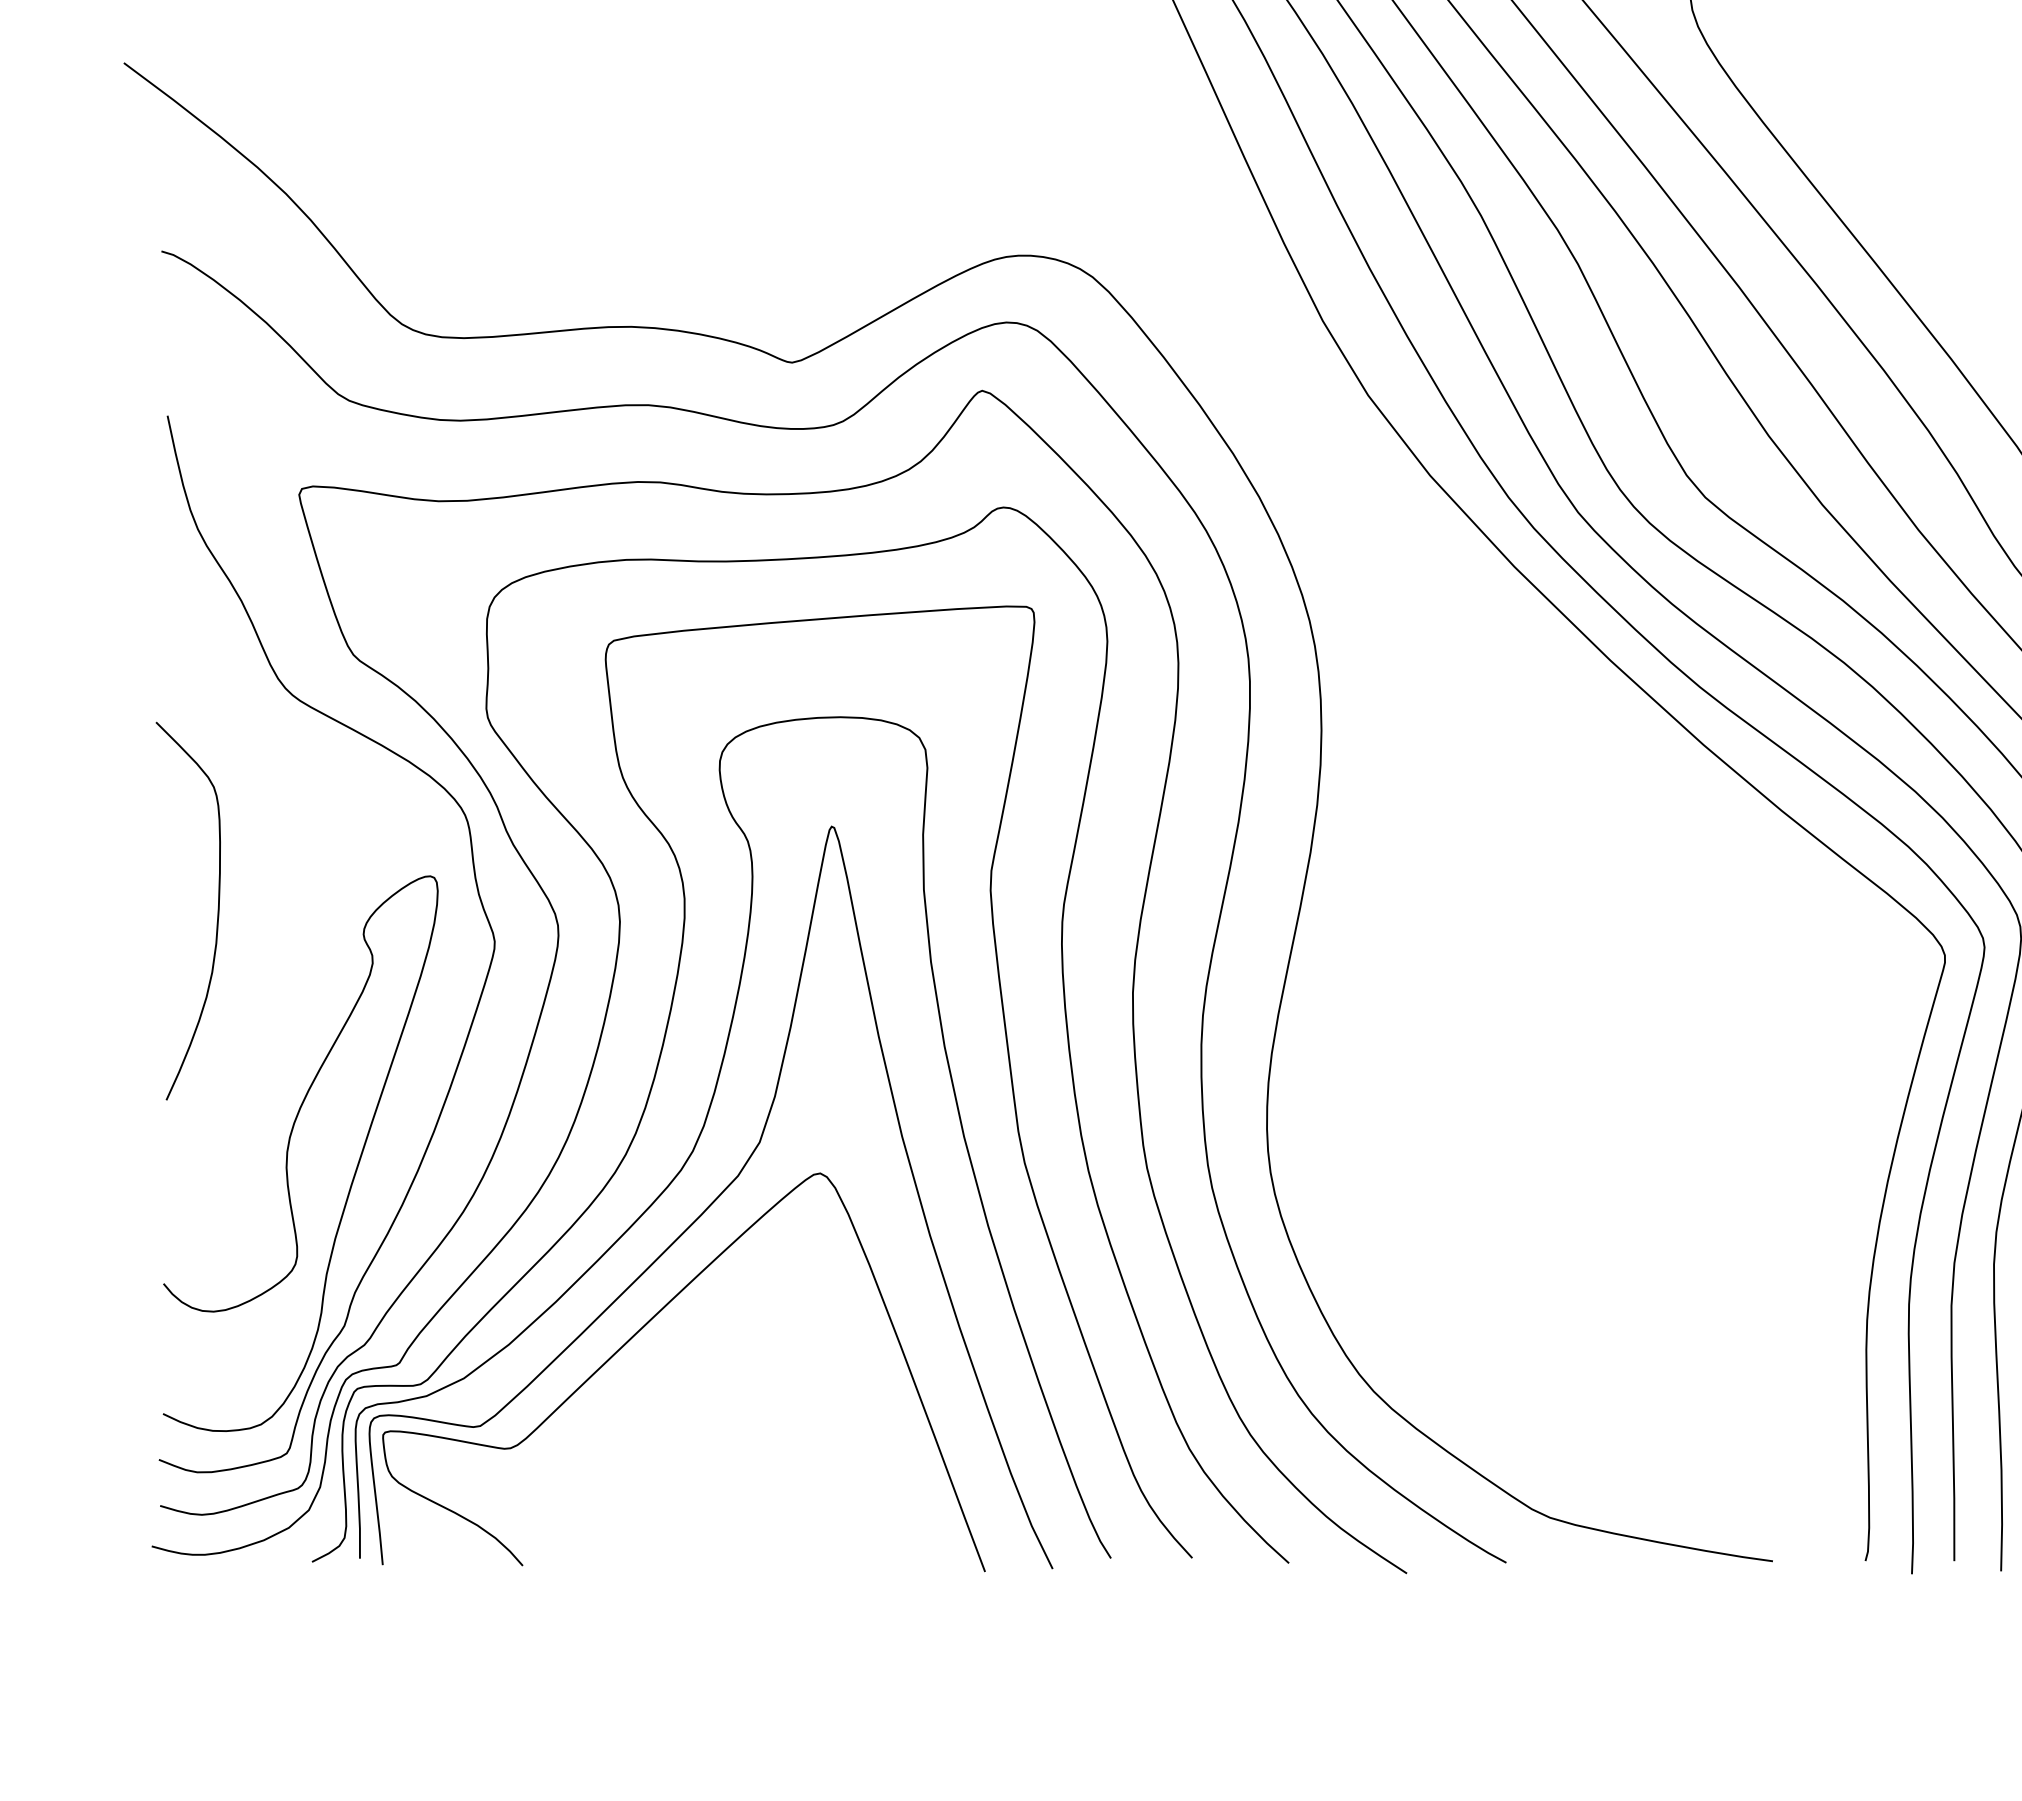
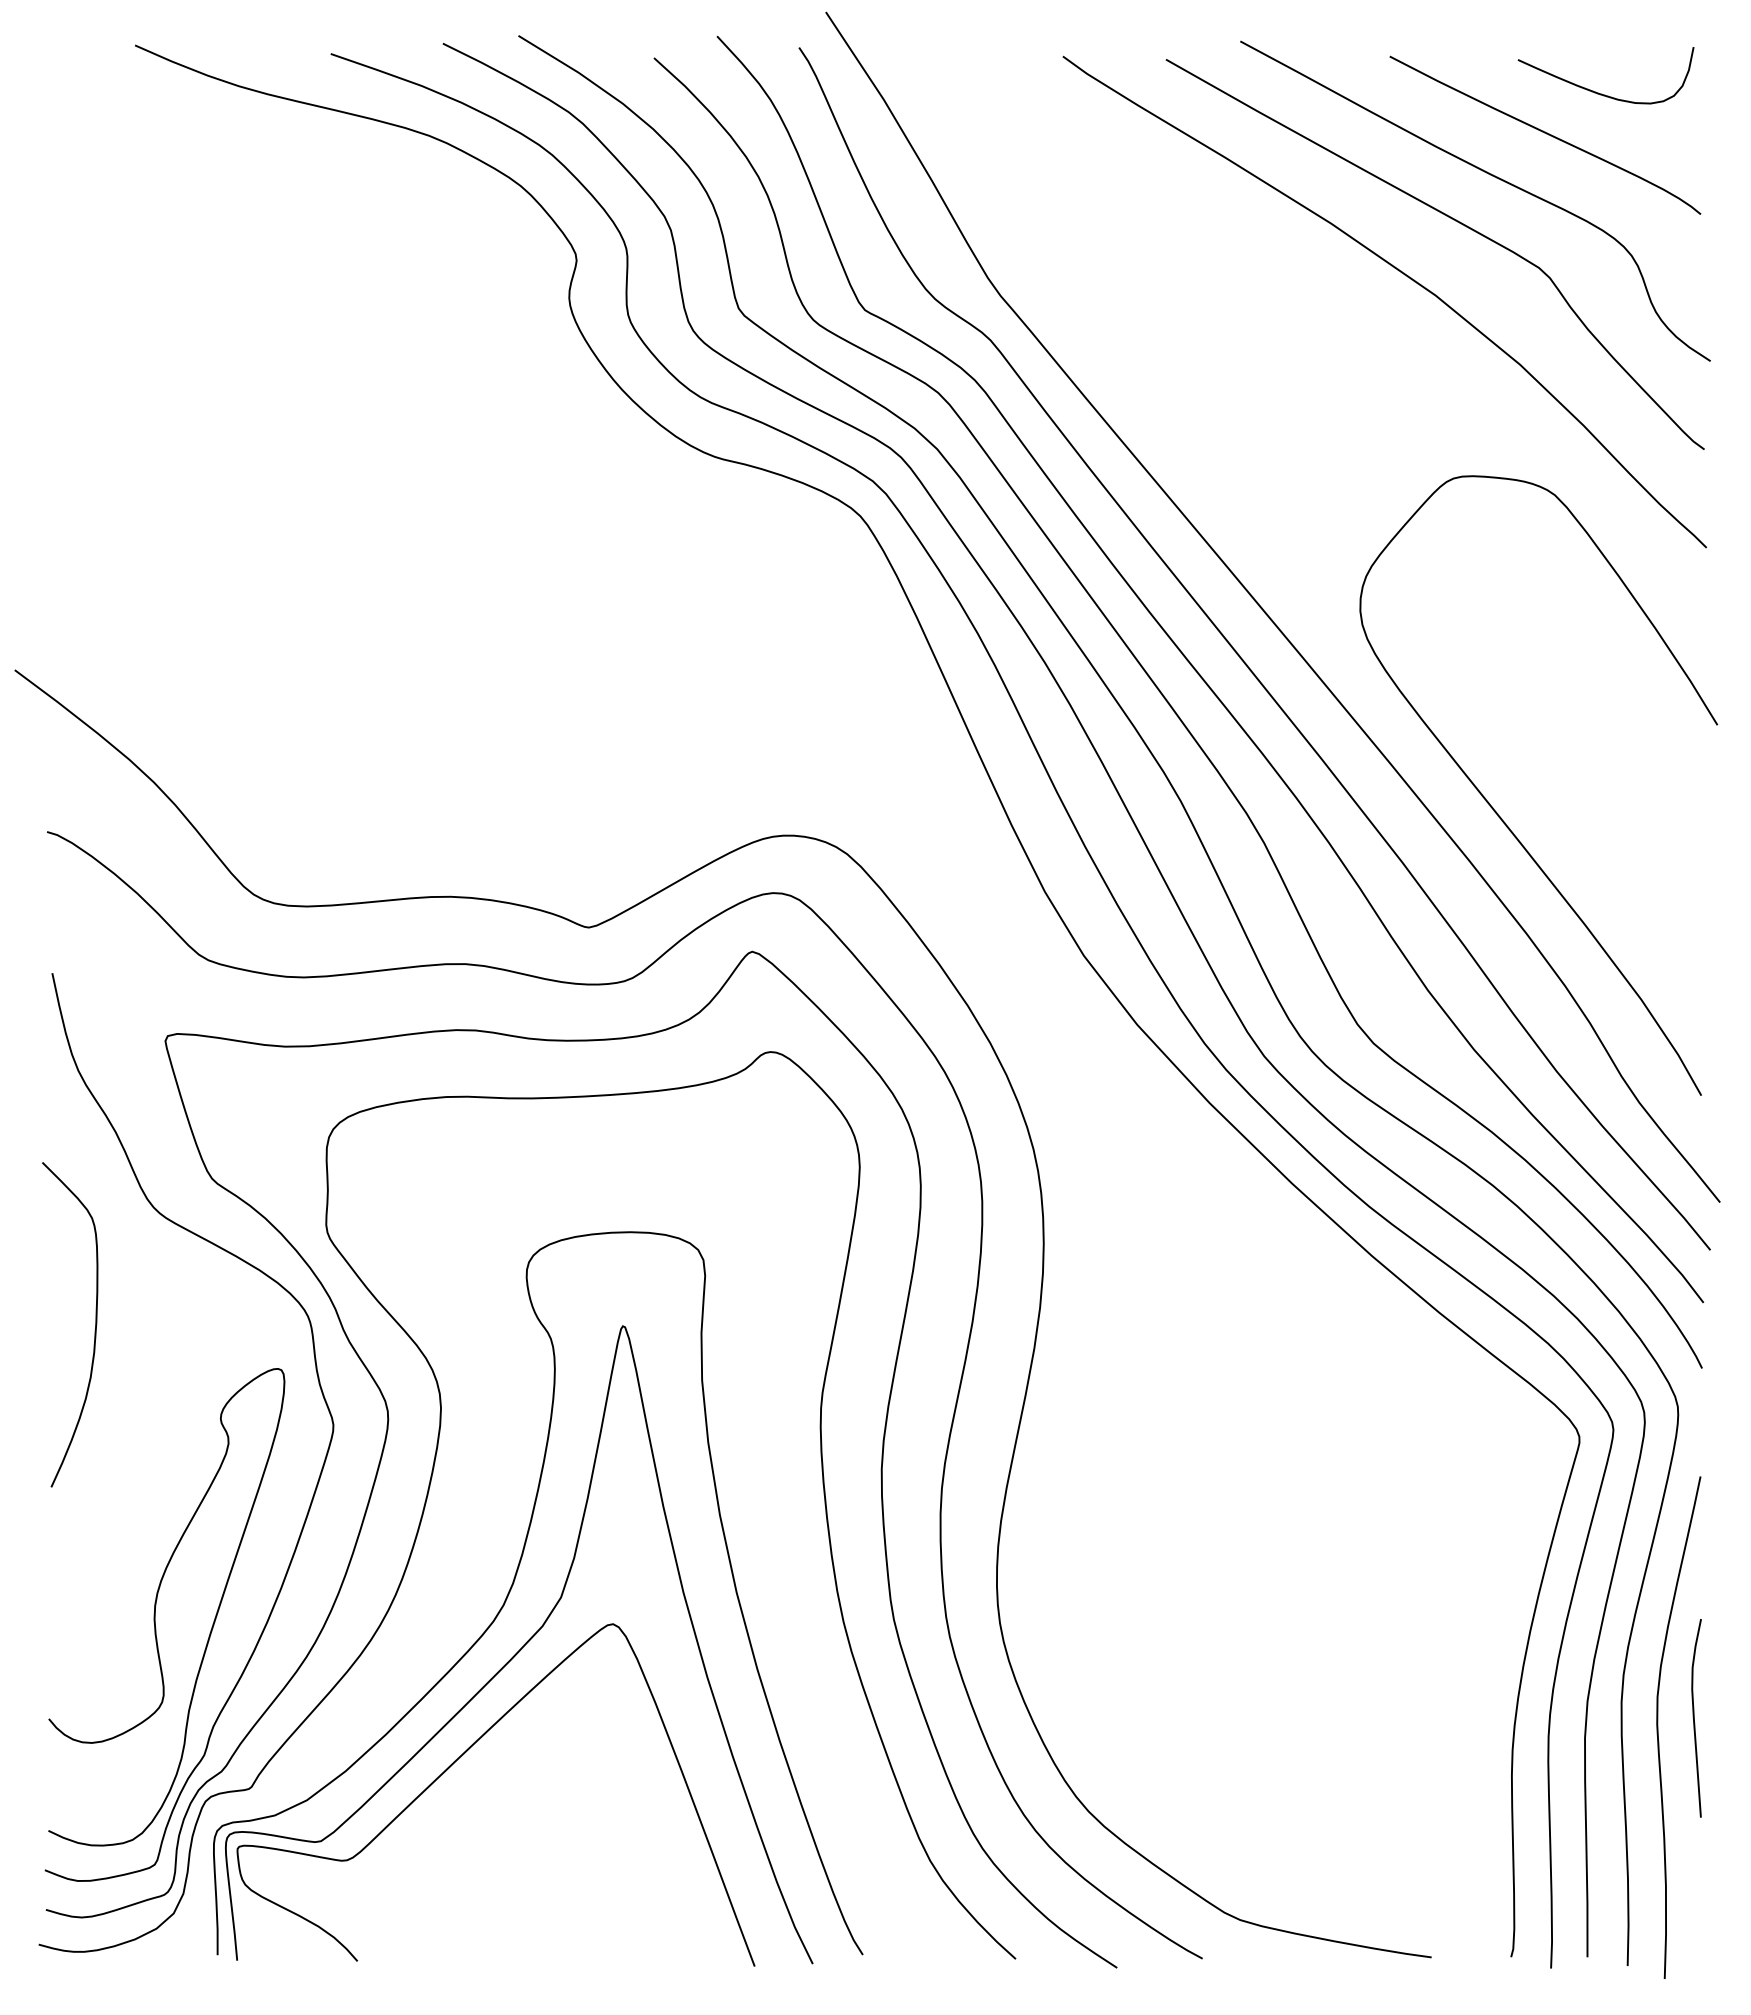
curve: (216, 917) -> (94, 1330), moved
curve: (660, 1062) -> (475, 1528), removed

